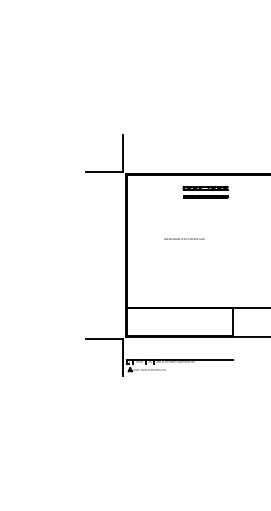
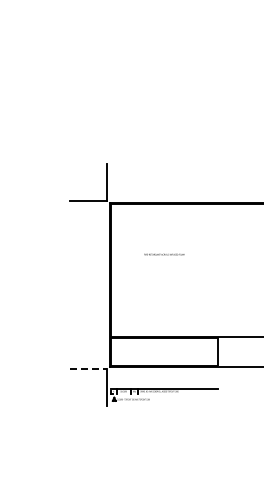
part: (205, 192) -> (189, 222), removed
text: (184, 238) -> (164, 254), moved
line: (104, 339) -> (88, 369), solid -> dashed

